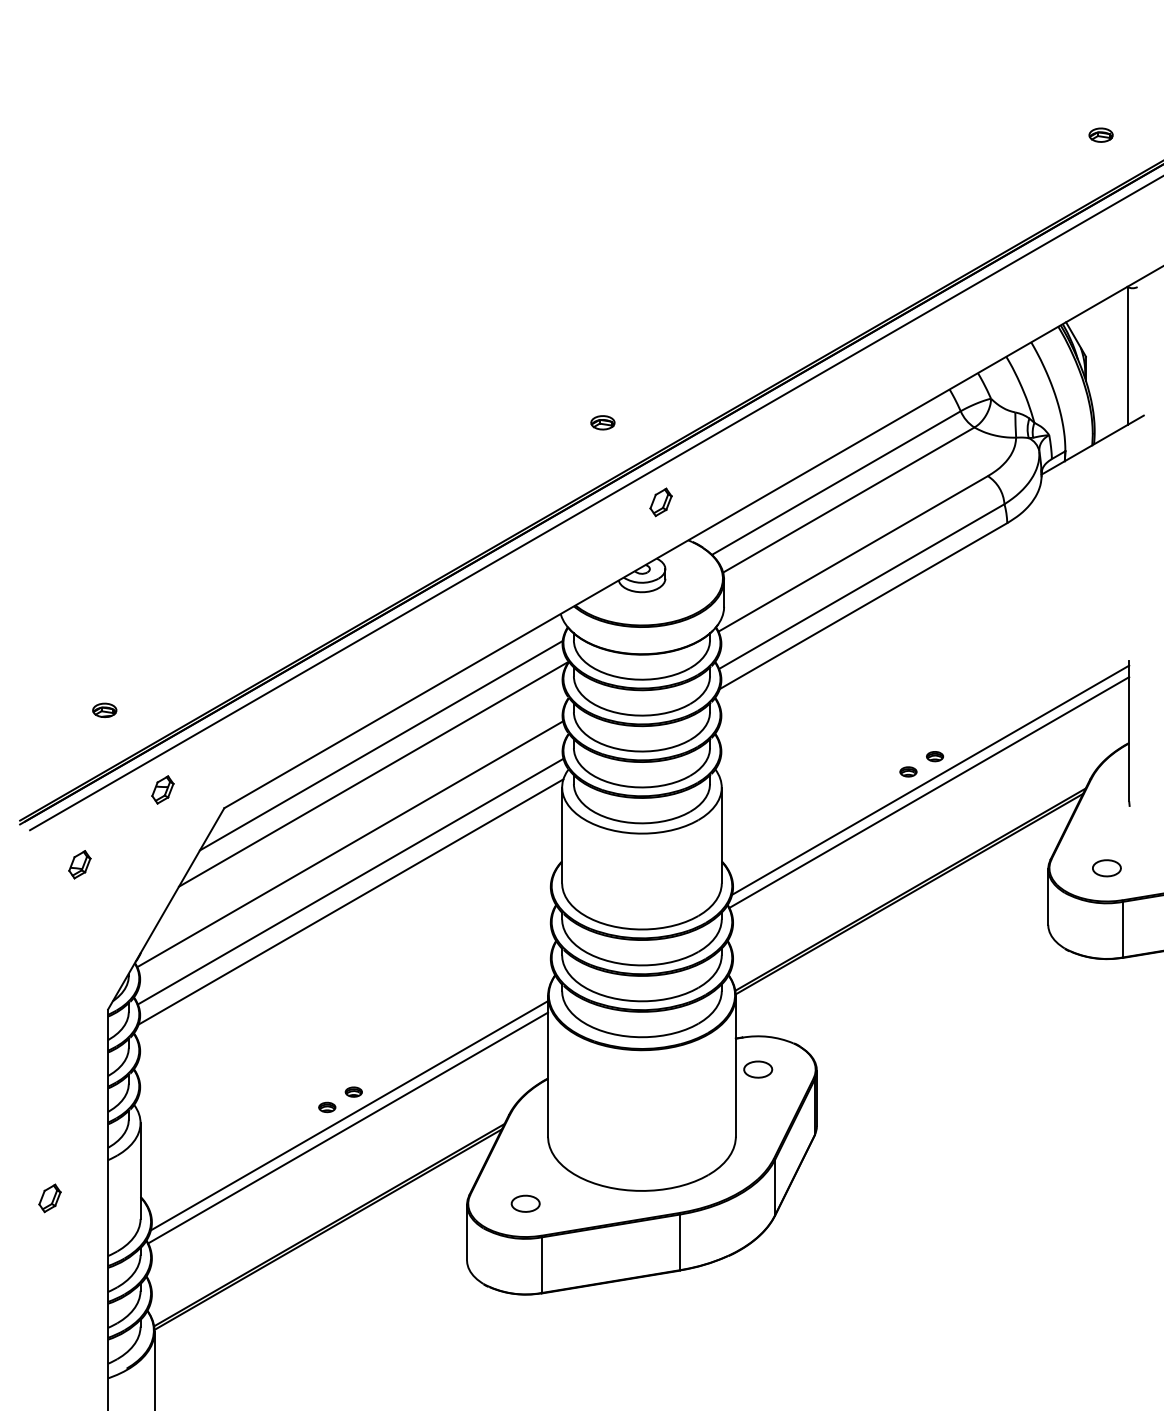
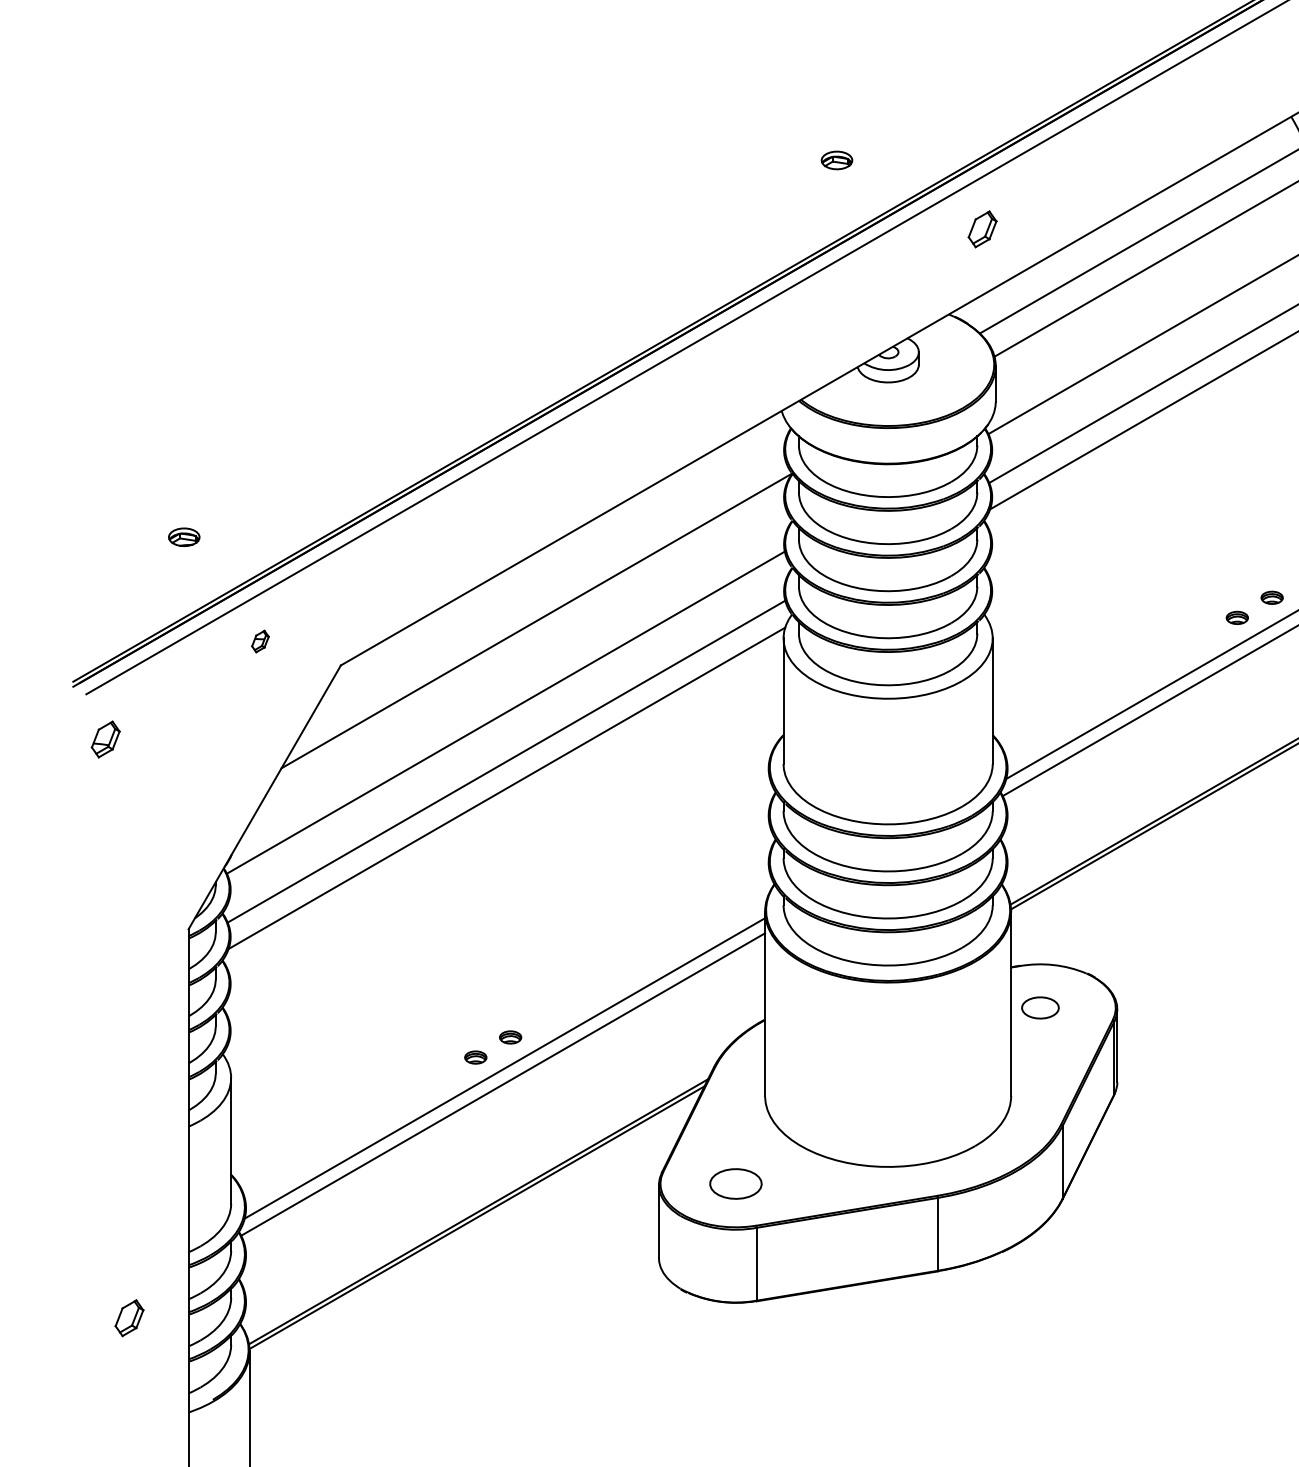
part: (660, 502) -> (981, 229), moved
line: (380, 745) -> (545, 583), removed
part: (162, 789) -> (259, 640), size x0.6
part: (79, 864) -> (105, 739), moved
part: (49, 1198) -> (128, 1318), moved
part: (525, 1203) -> (735, 1183), size x1.4

